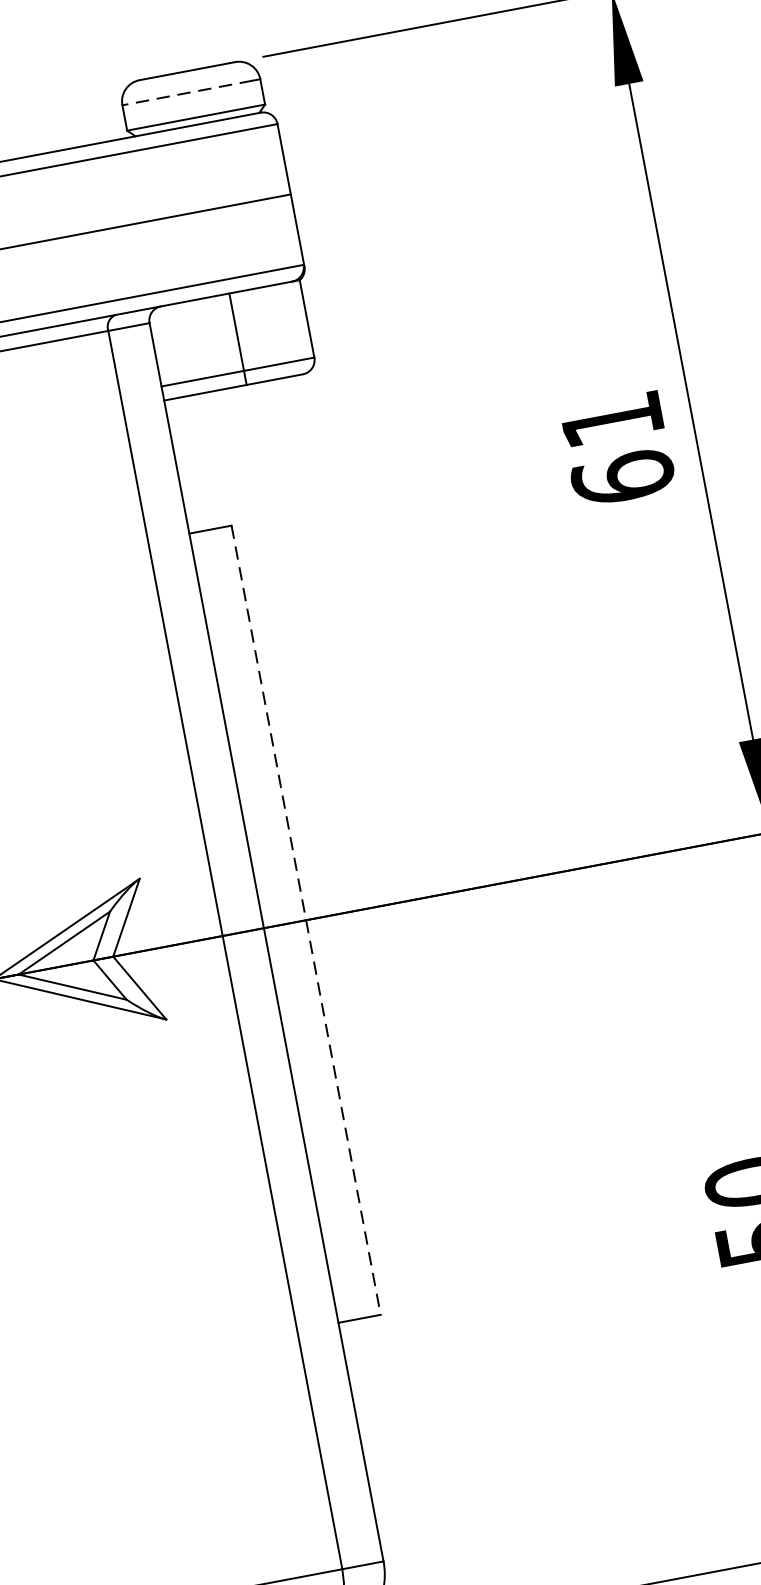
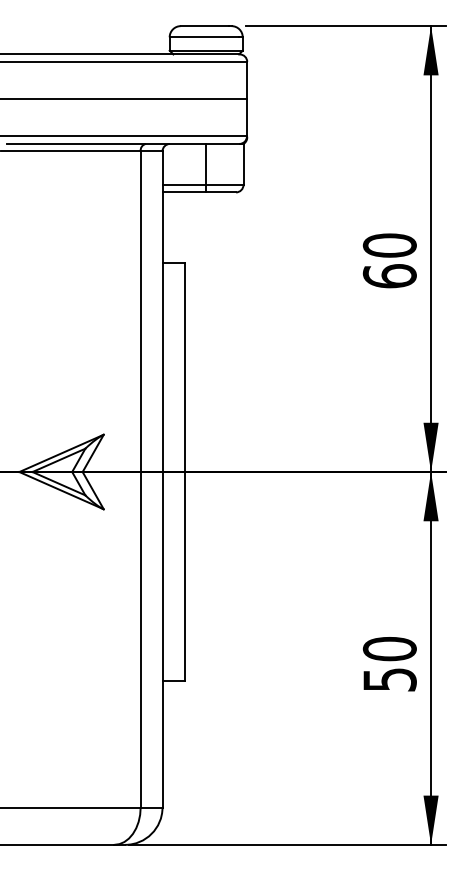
line: (188, 93) -> (204, 37), dashed -> solid
text: (611, 419) -> (389, 245), 61 -> 60
line: (305, 921) -> (184, 472), dashed -> solid

